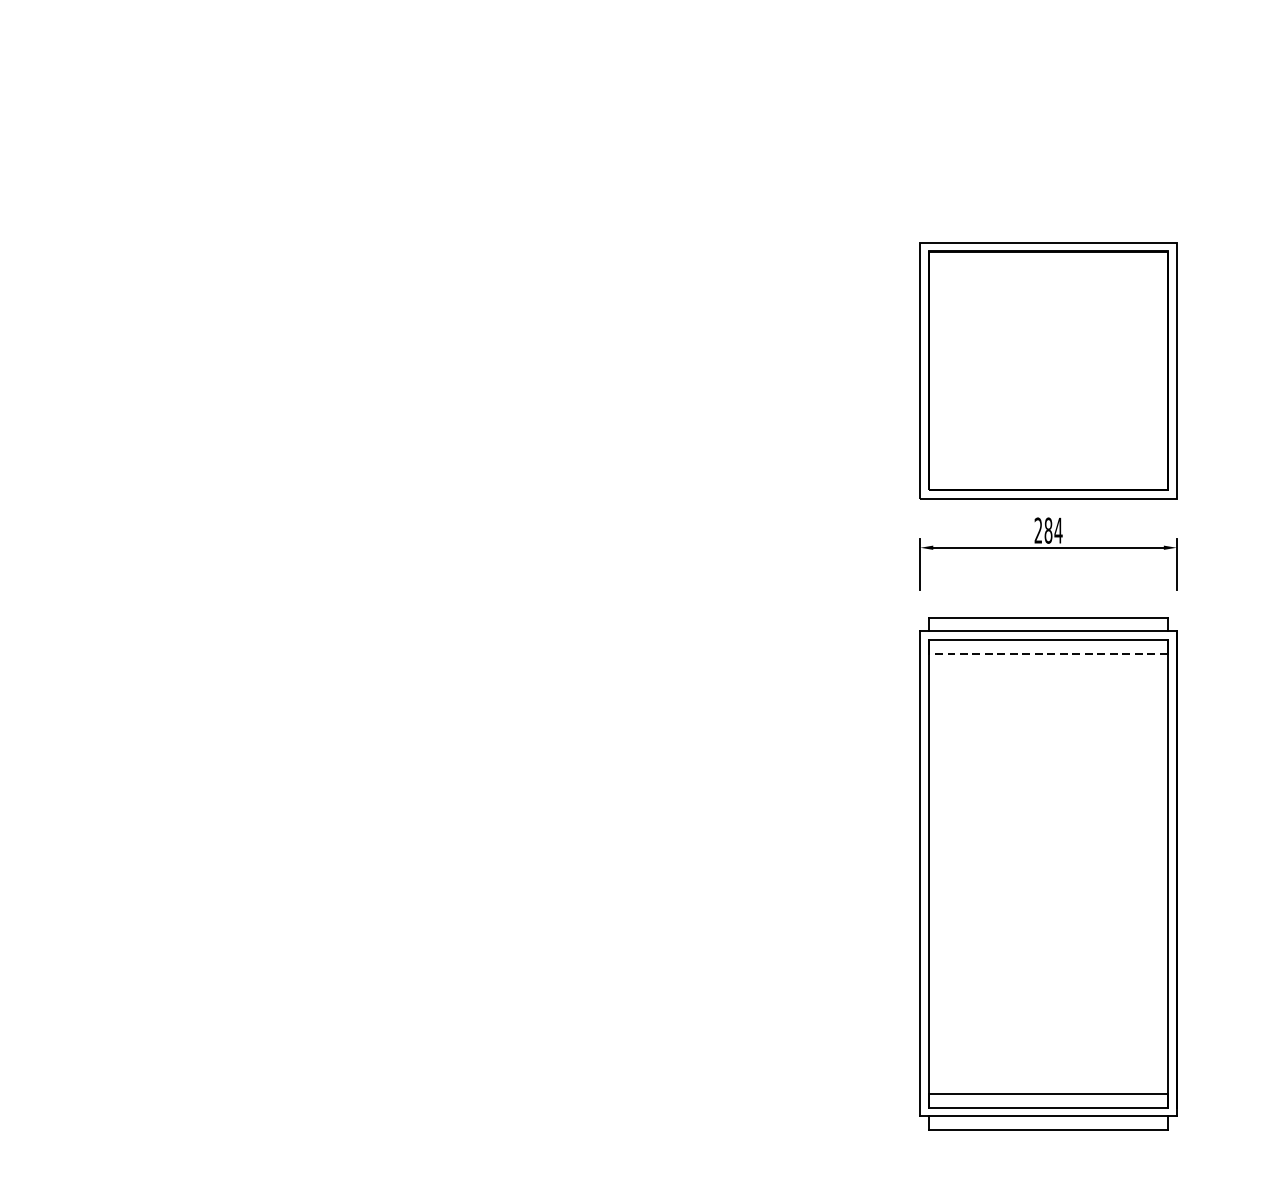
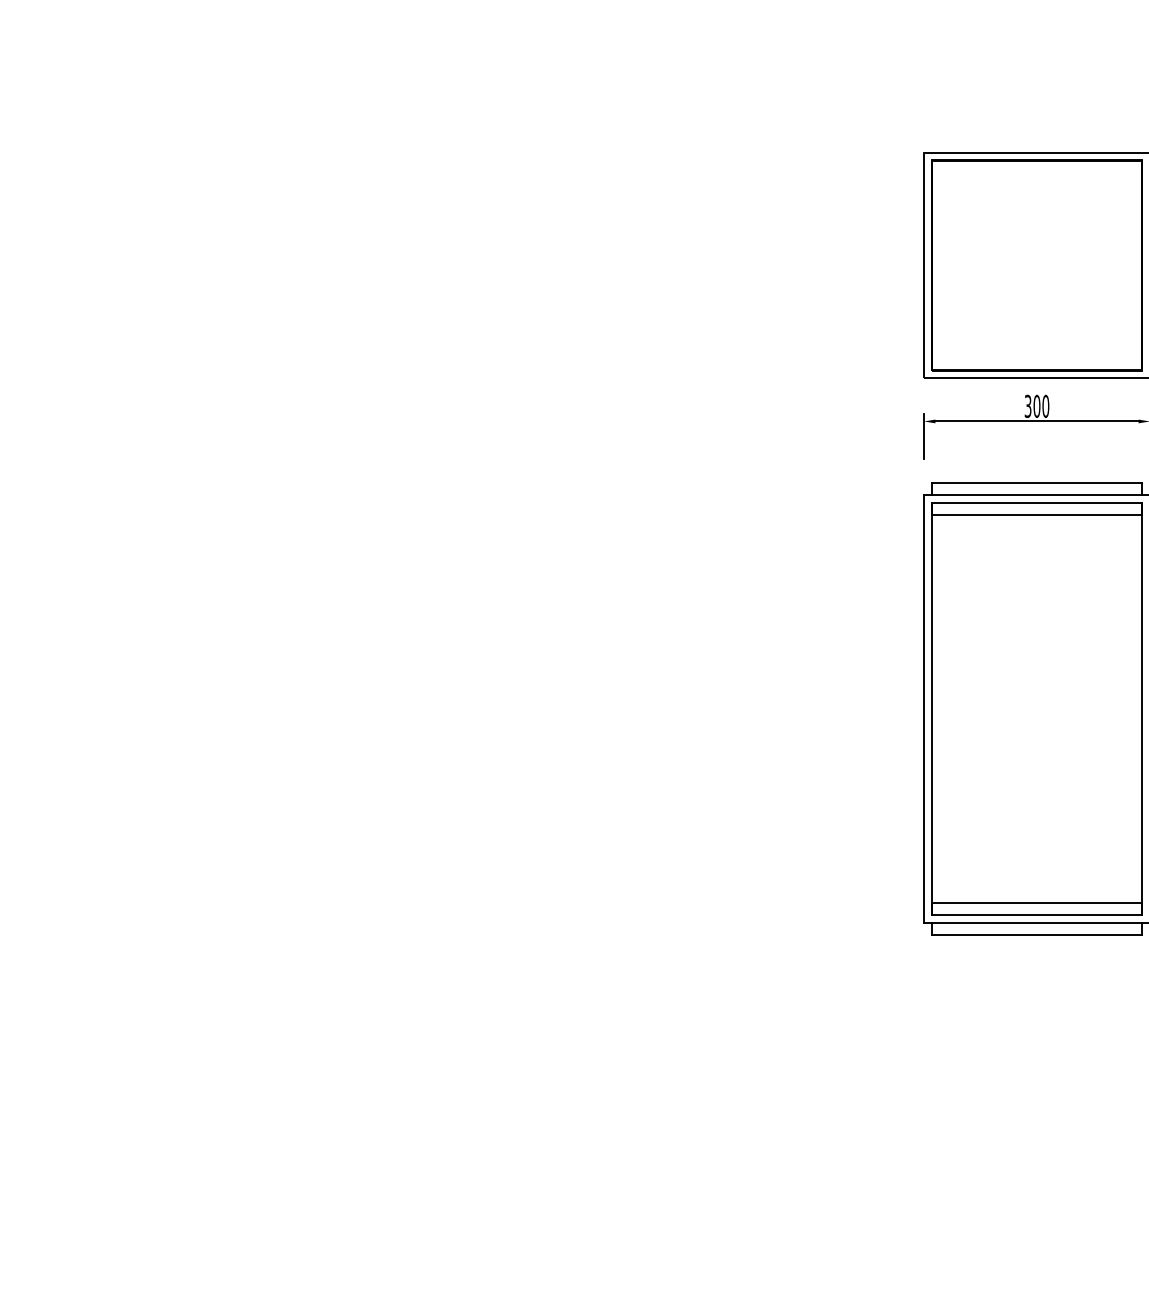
text: (1047, 530) -> (1036, 406), 284 -> 300
line: (1049, 653) -> (1037, 514), dashed -> solid

